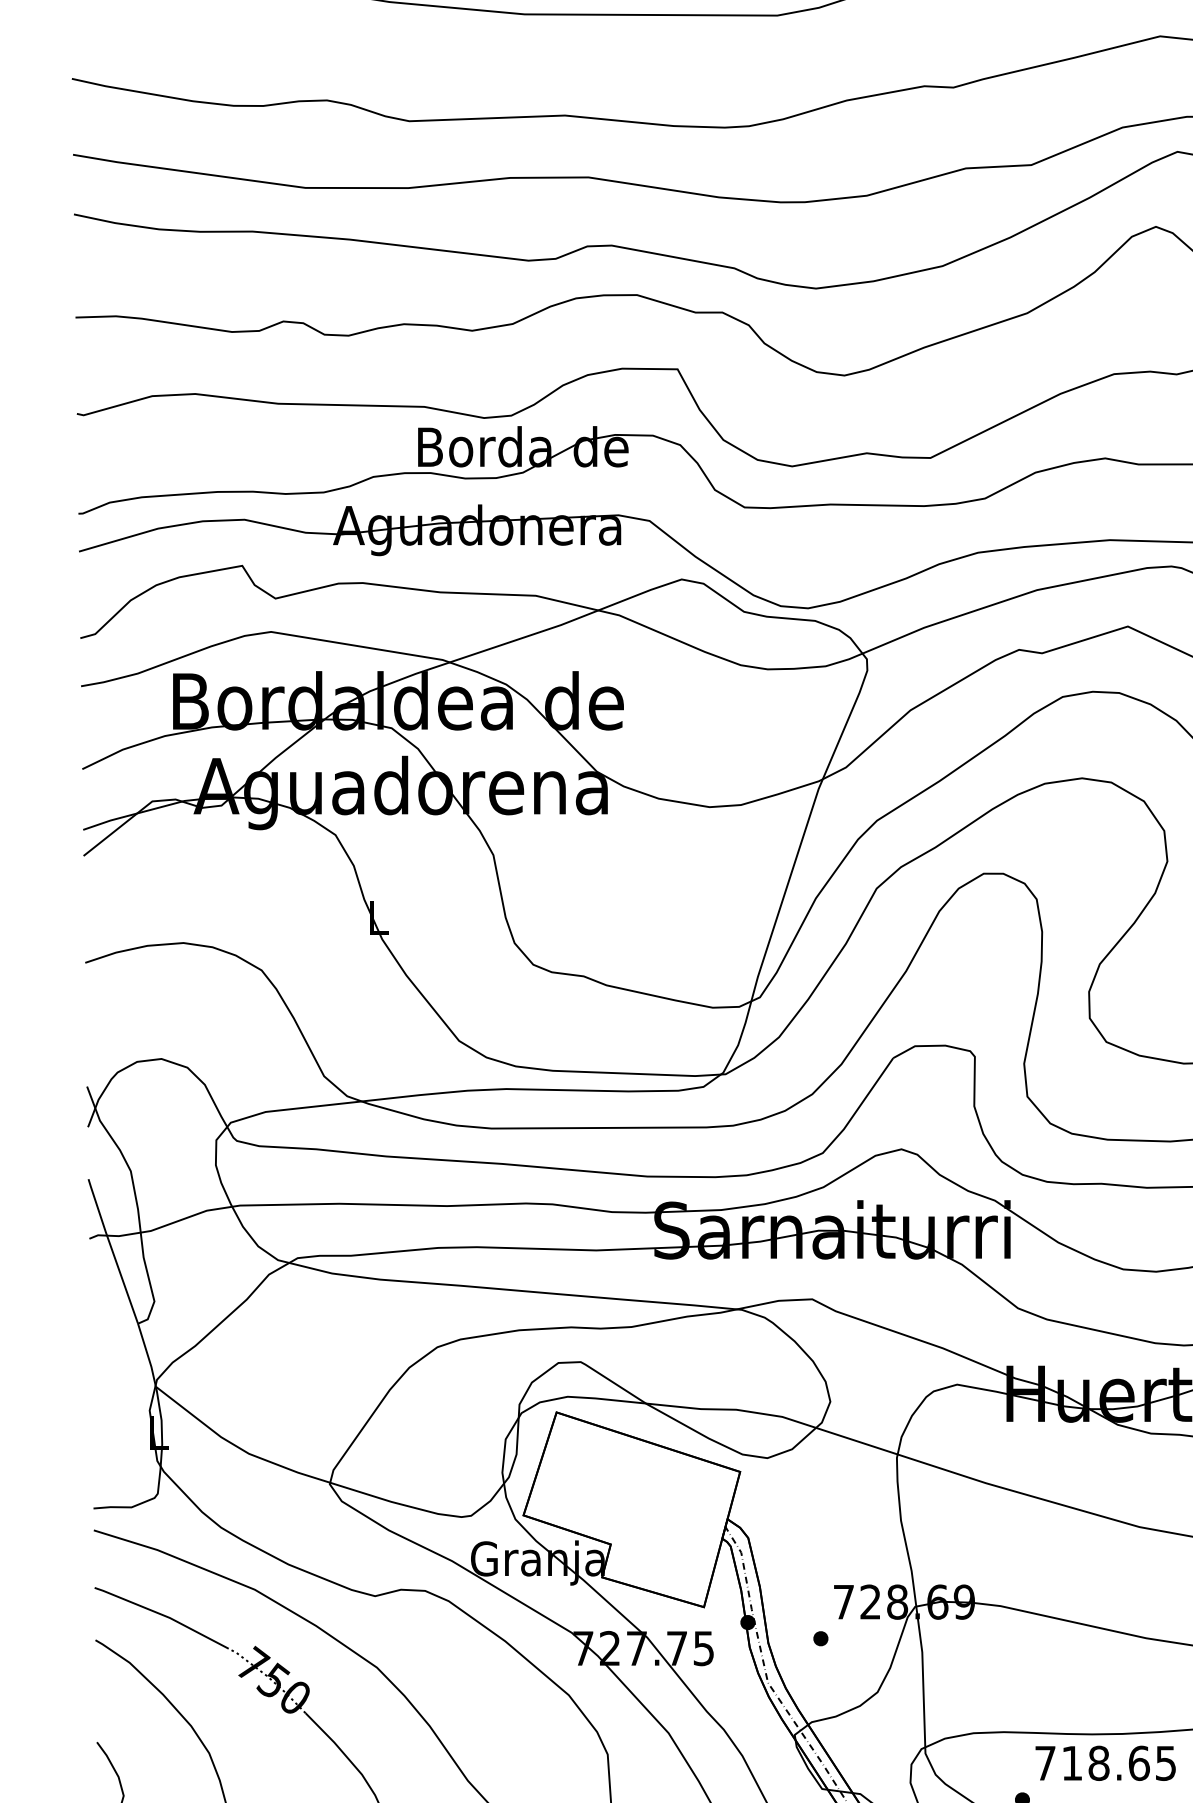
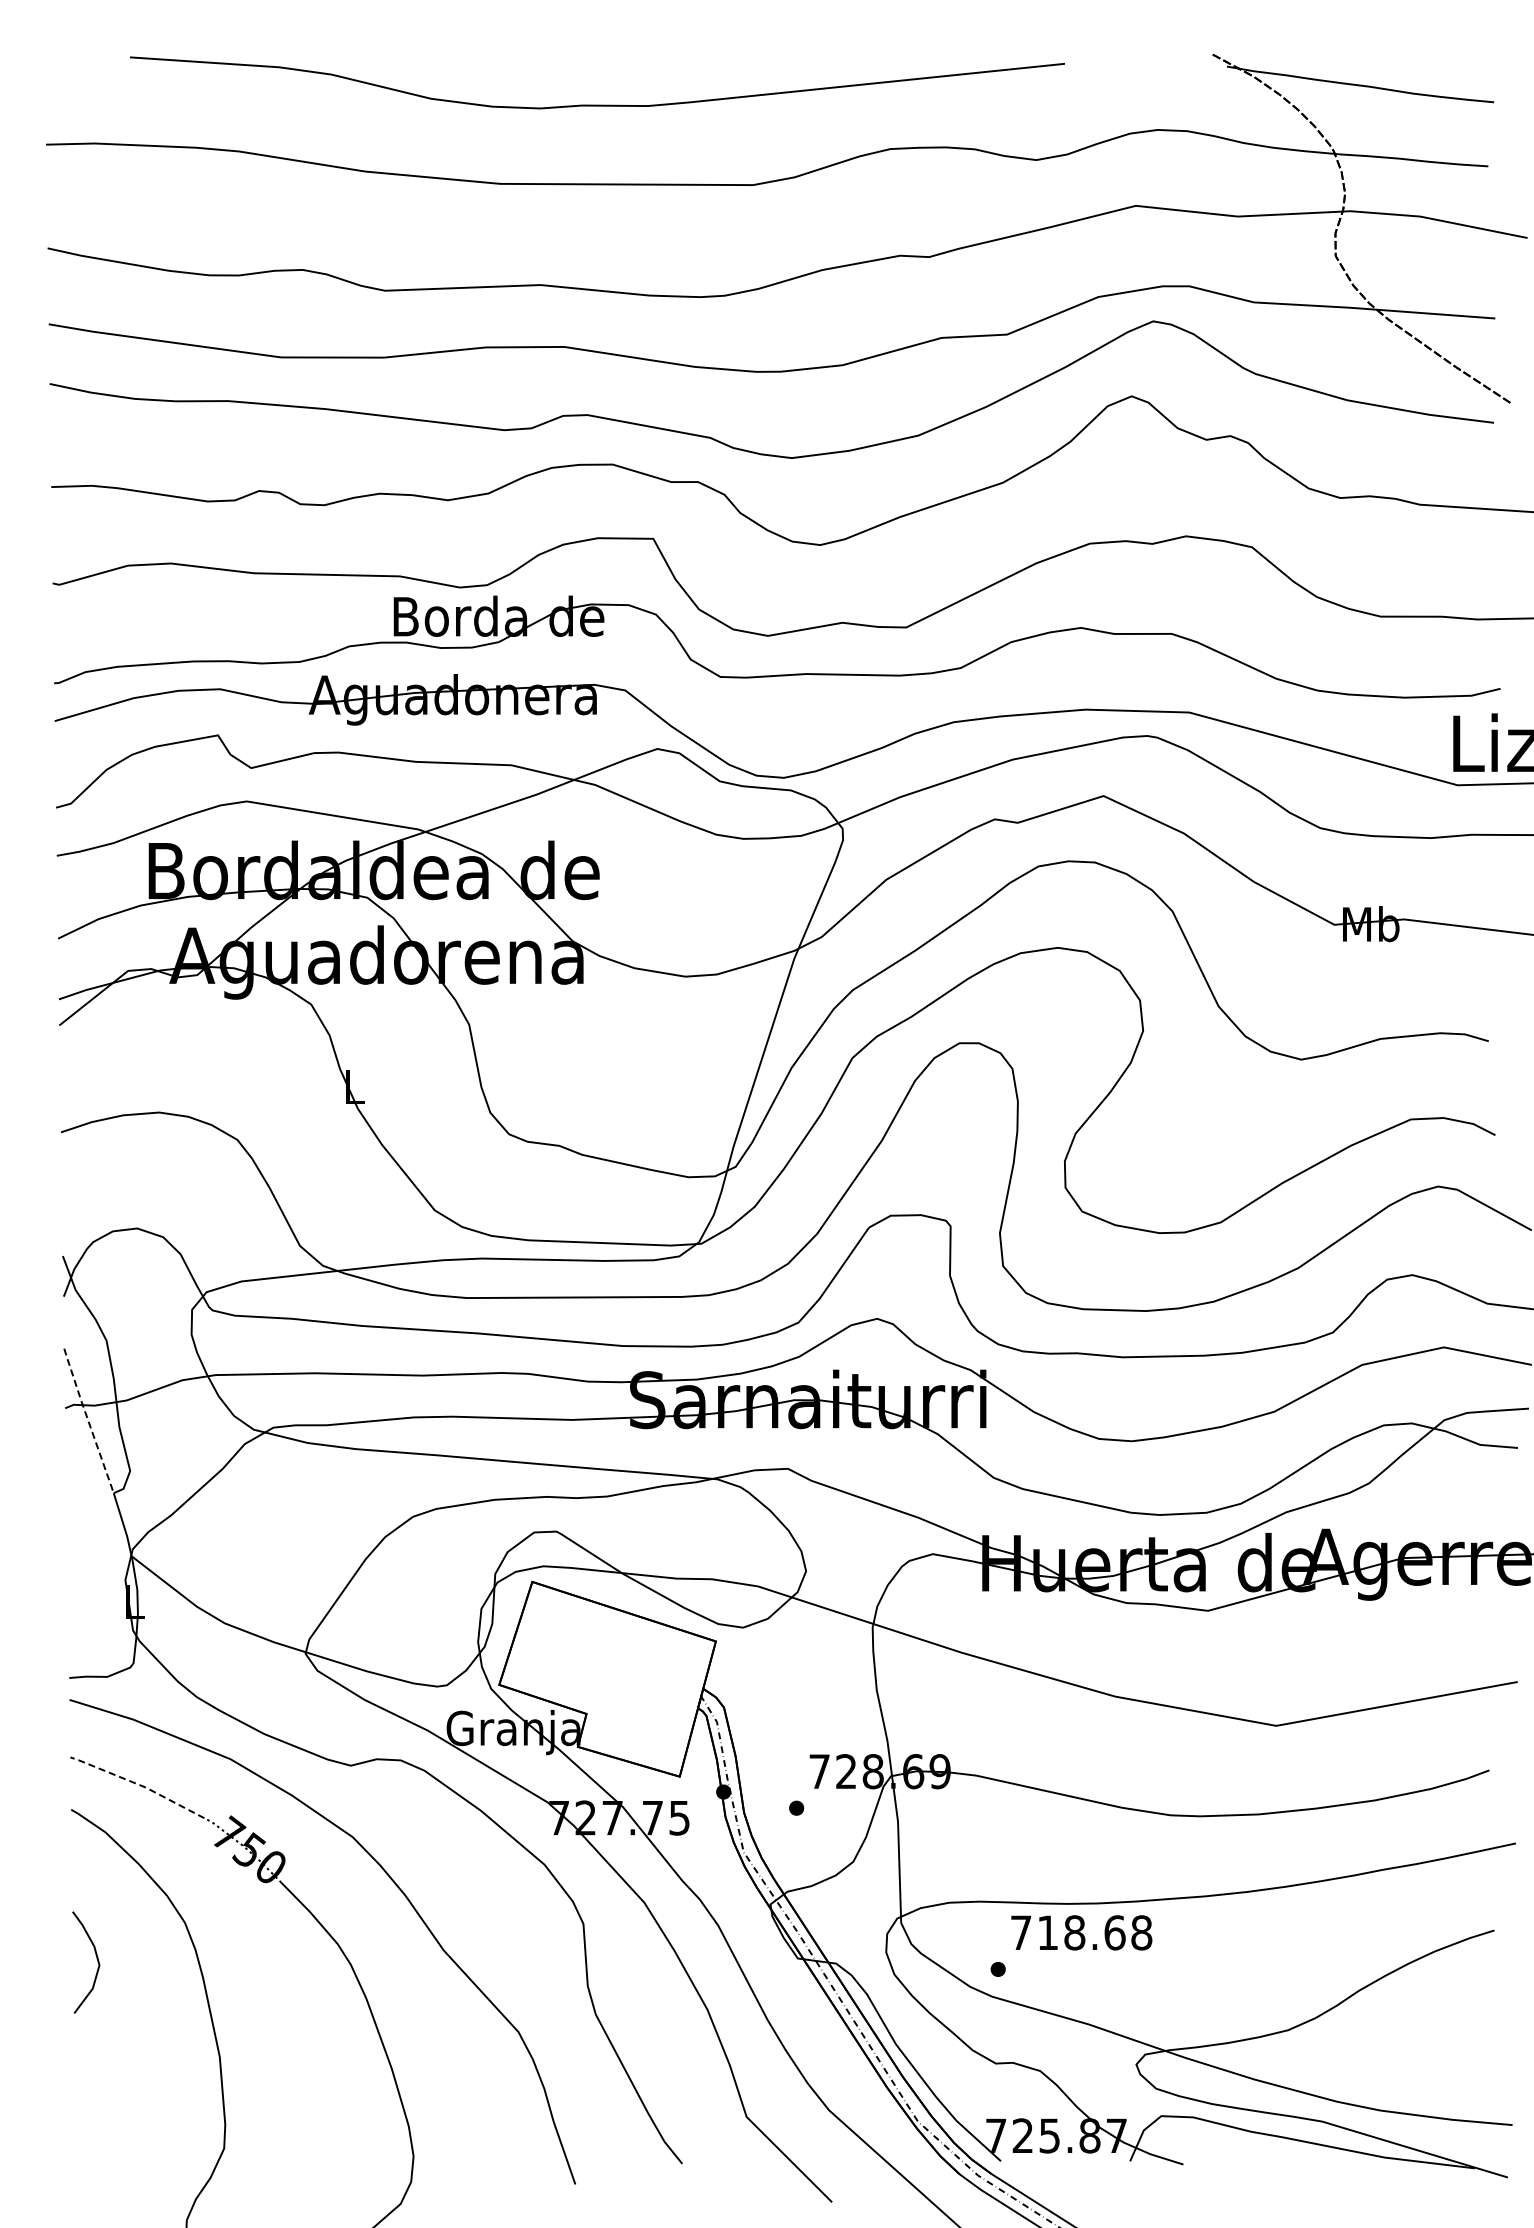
line: (111, 1249) -> (87, 1419), solid -> dashed
line: (162, 1614) -> (138, 1784), solid -> dashed
text: (1165, 1762) -> (1141, 1932), 718.65 -> 718.68

